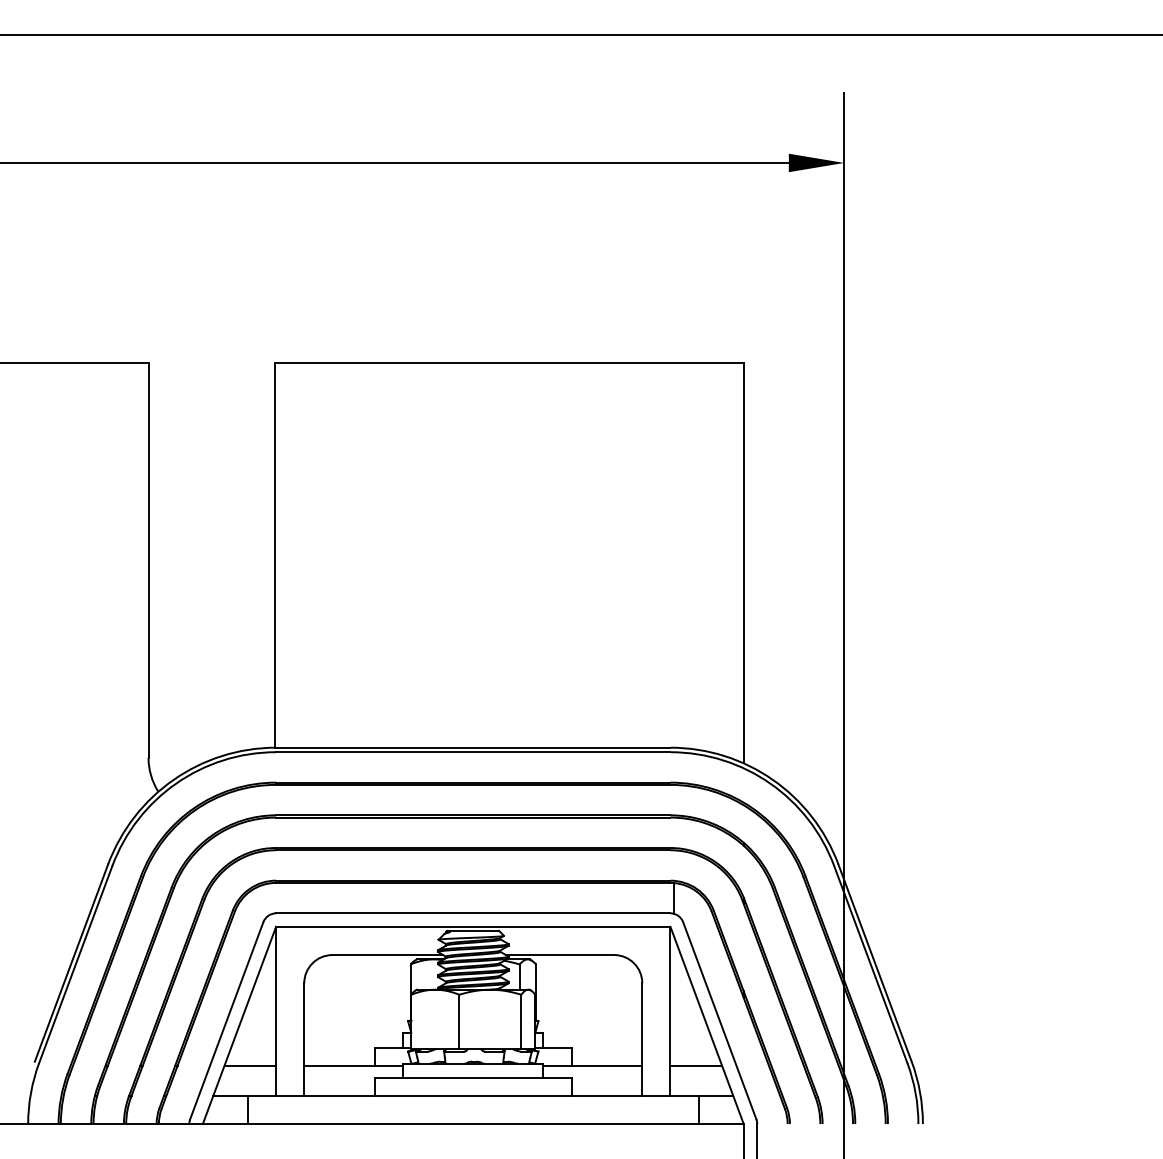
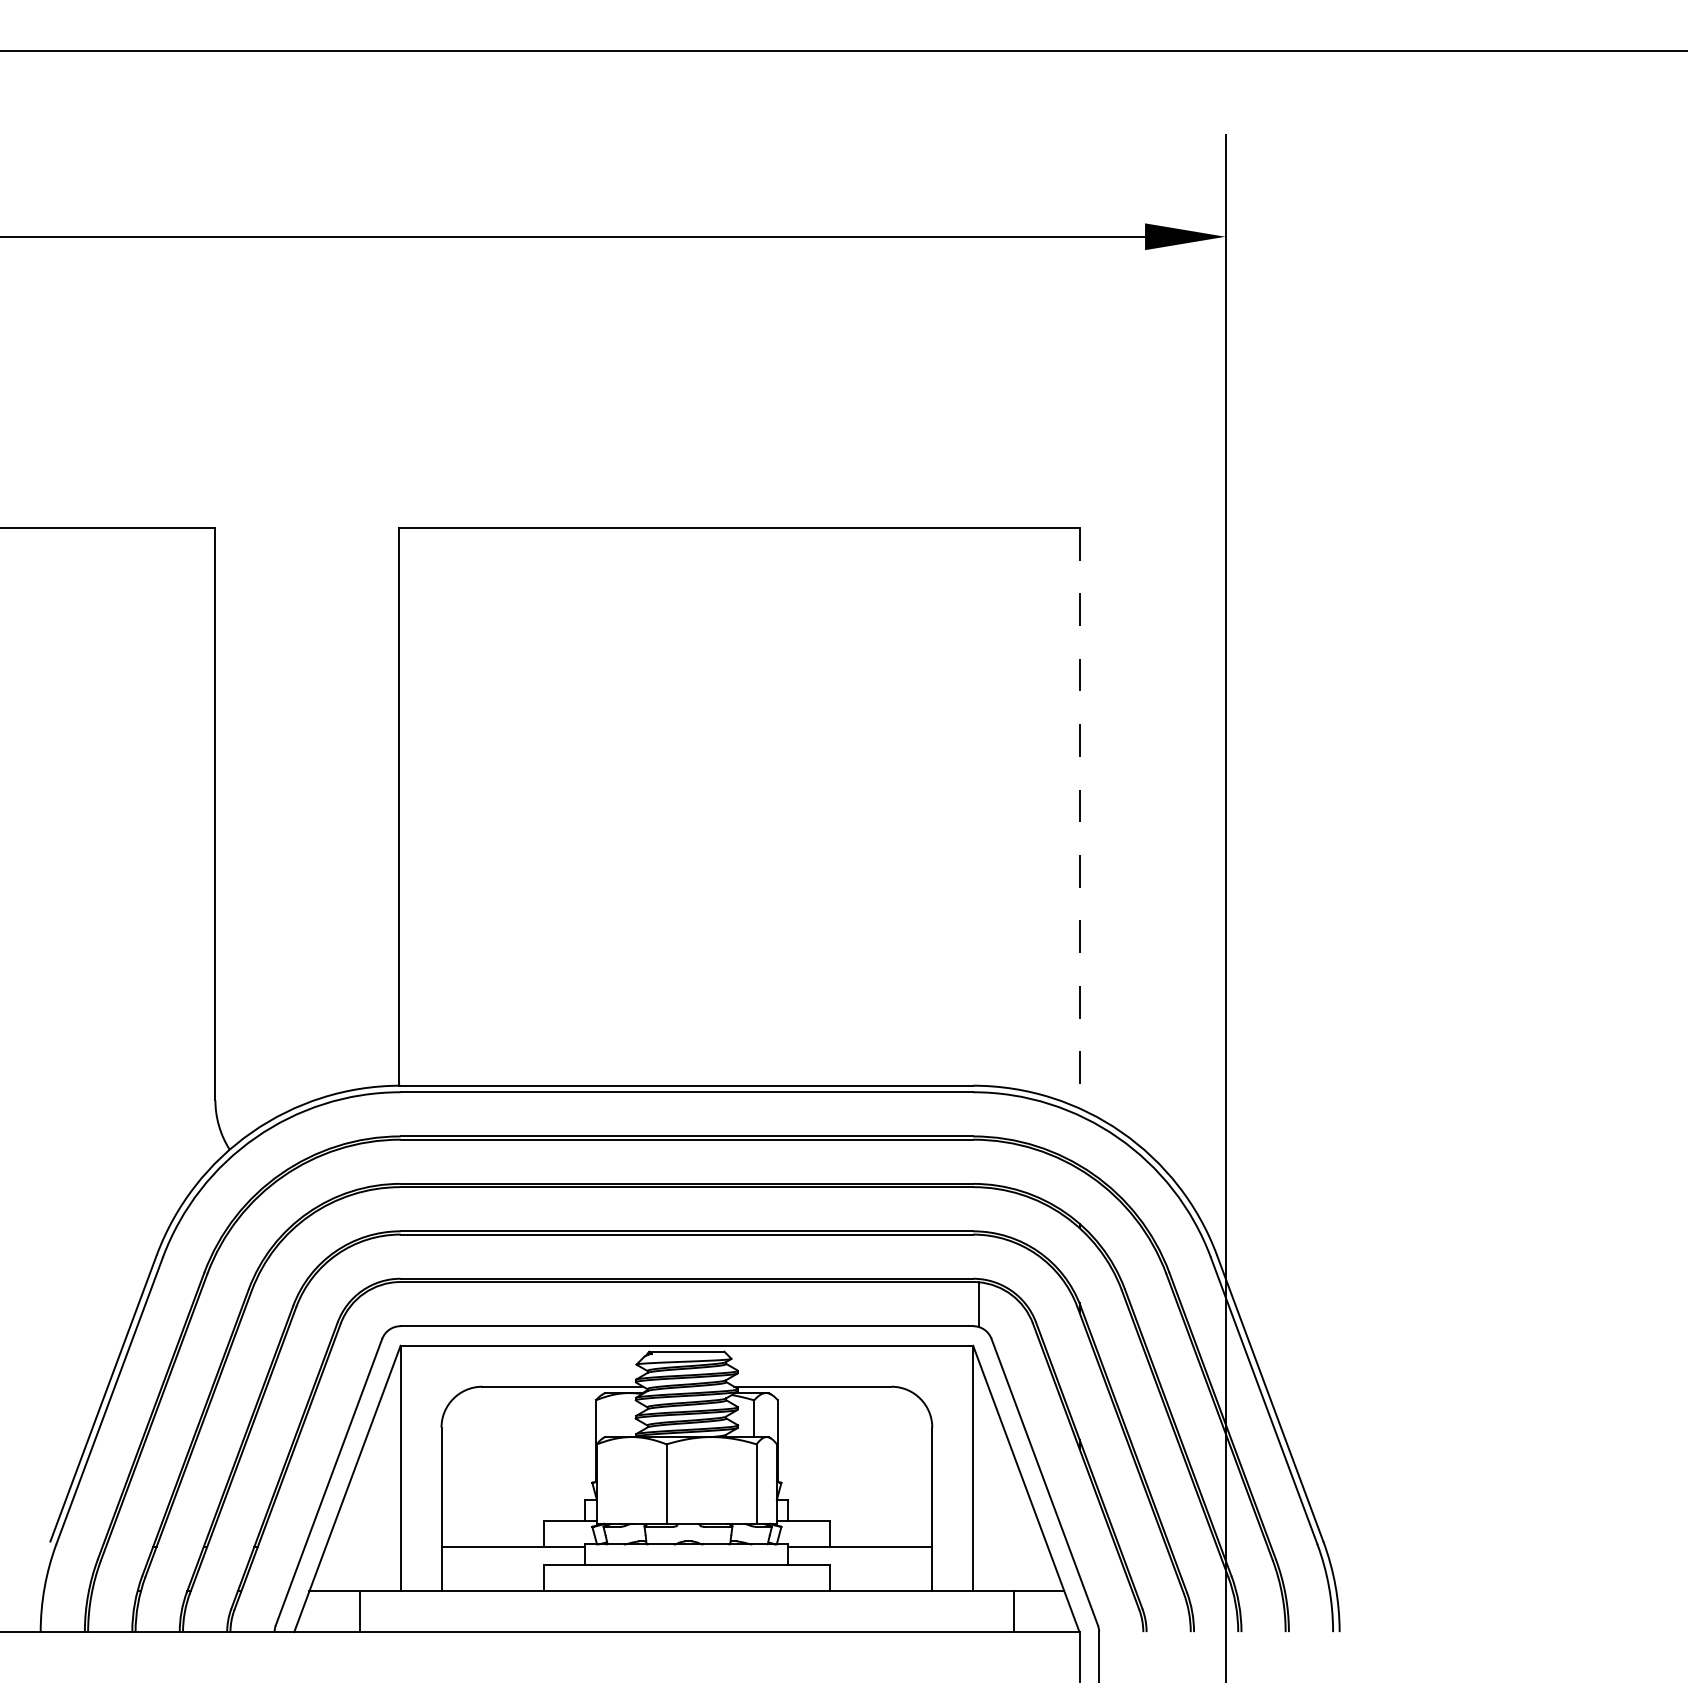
line: (743, 563) -> (1079, 818), solid -> dashed
line: (250, 1065) -> (363, 1547), removed
line: (696, 1065) -> (1010, 1547), removed

